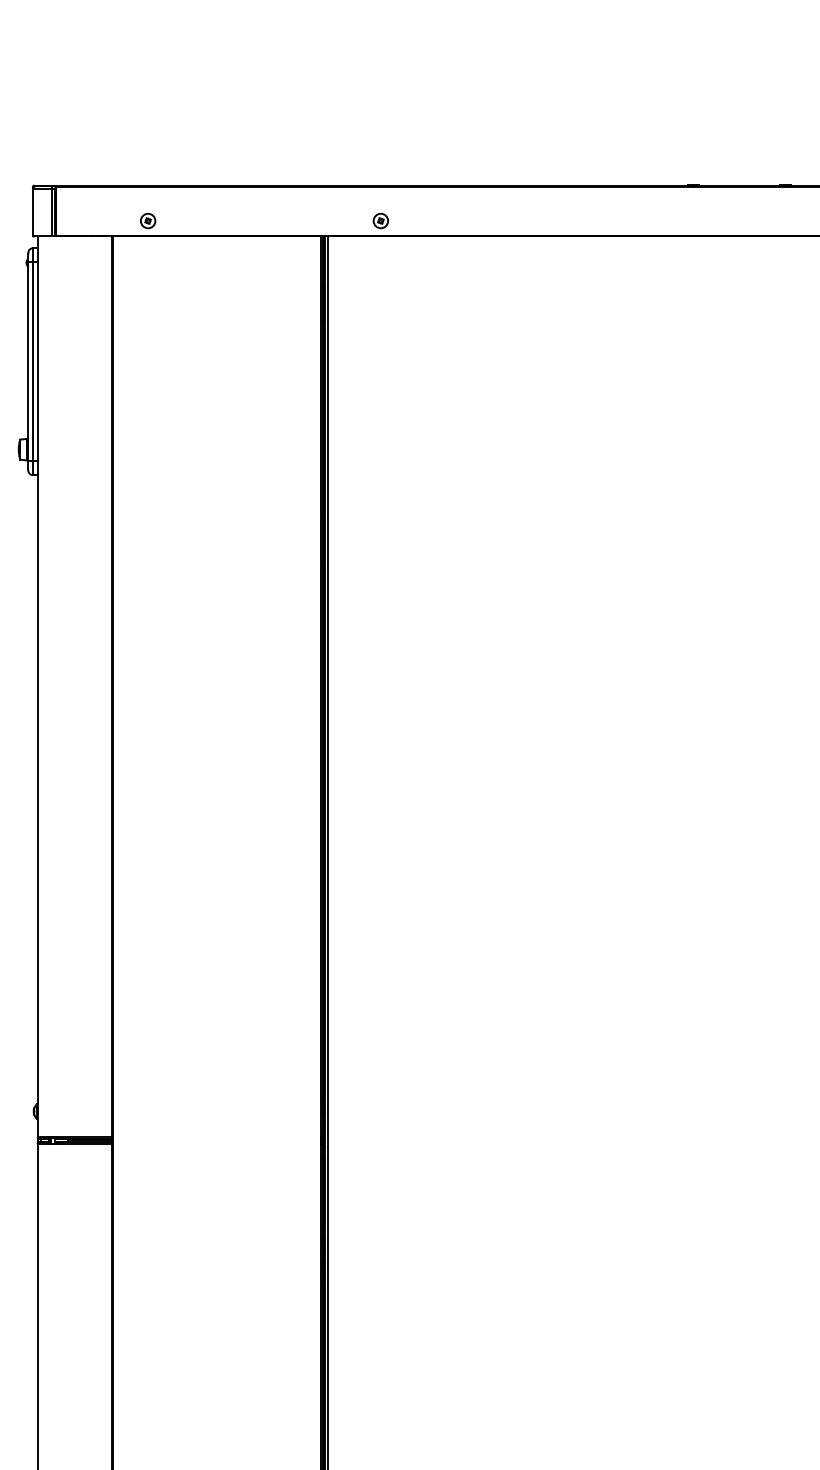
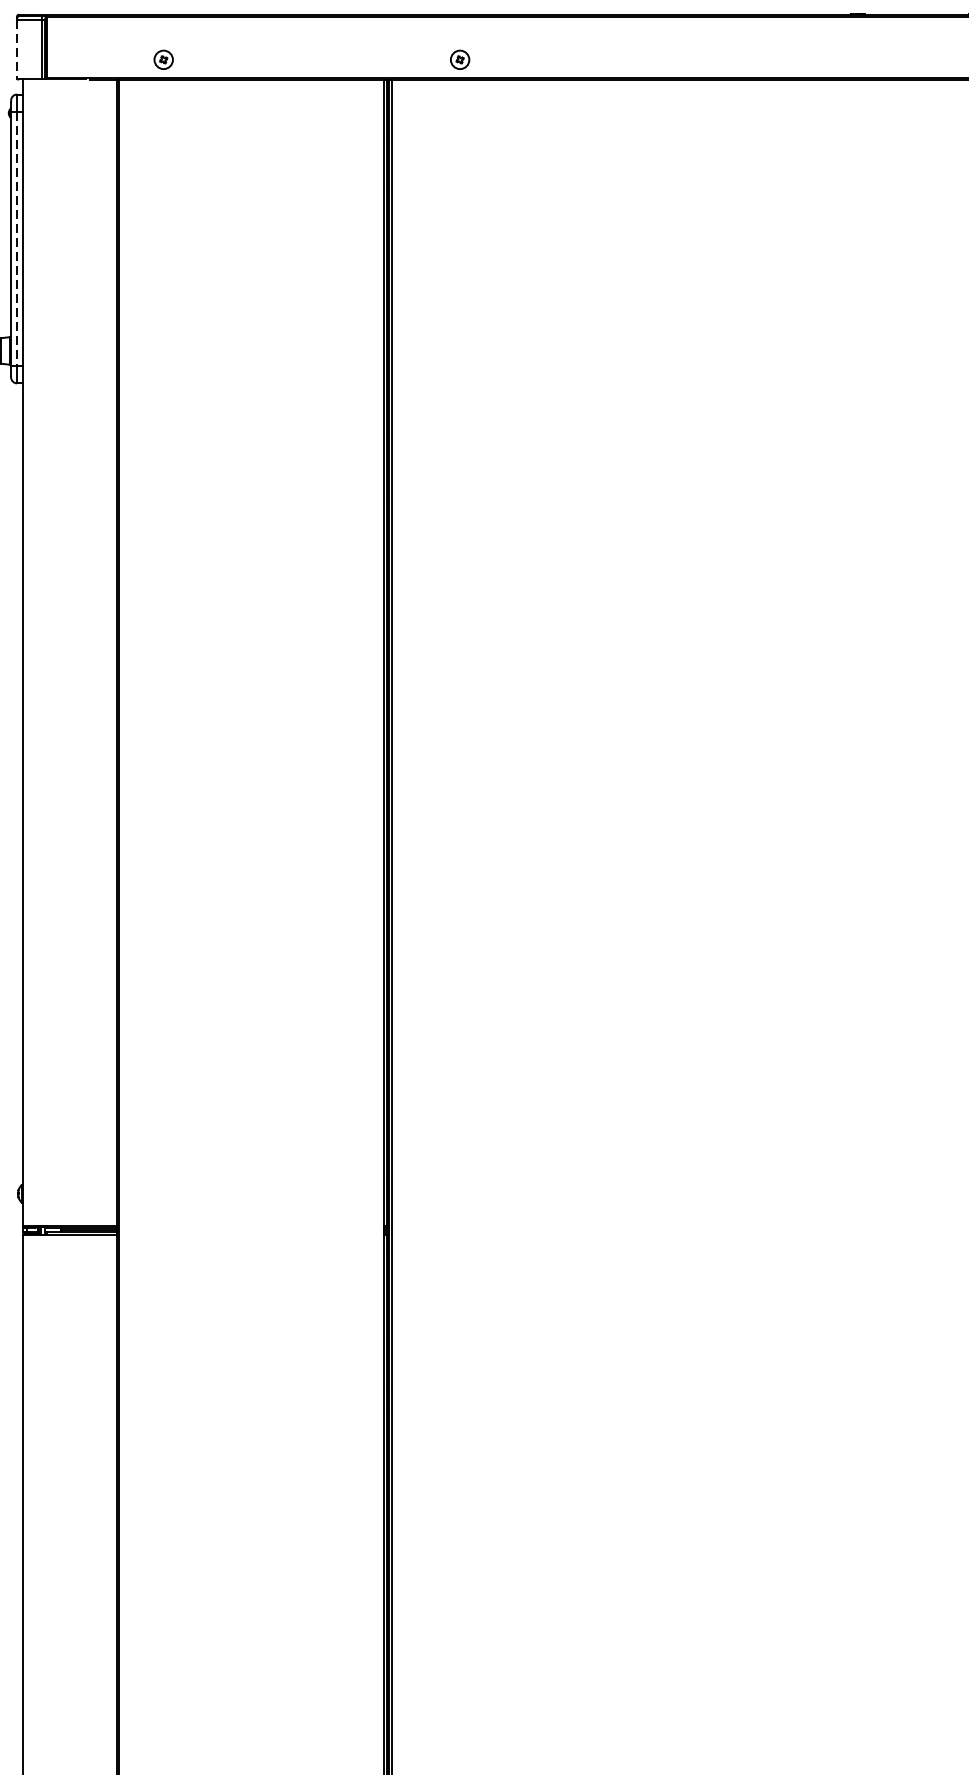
line: (32, 213) -> (16, 50), solid -> dashed
line: (32, 361) -> (16, 238), solid -> dashed

